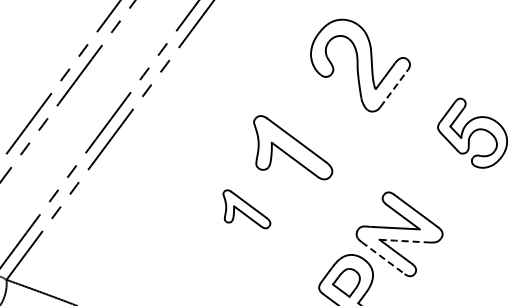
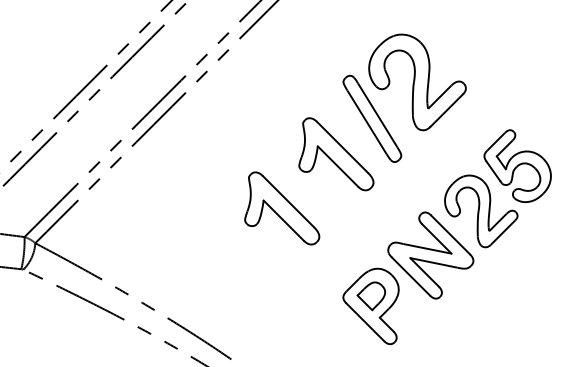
line: (394, 88) -> (447, 110), dashed -> solid
part: (321, 107) -> (372, 118), added
part: (443, 183) -> (481, 211), added
part: (246, 209) -> (282, 208), size x1.67
line: (404, 241) -> (434, 263), dashed -> solid
line: (383, 257) -> (411, 276), dashed -> solid

